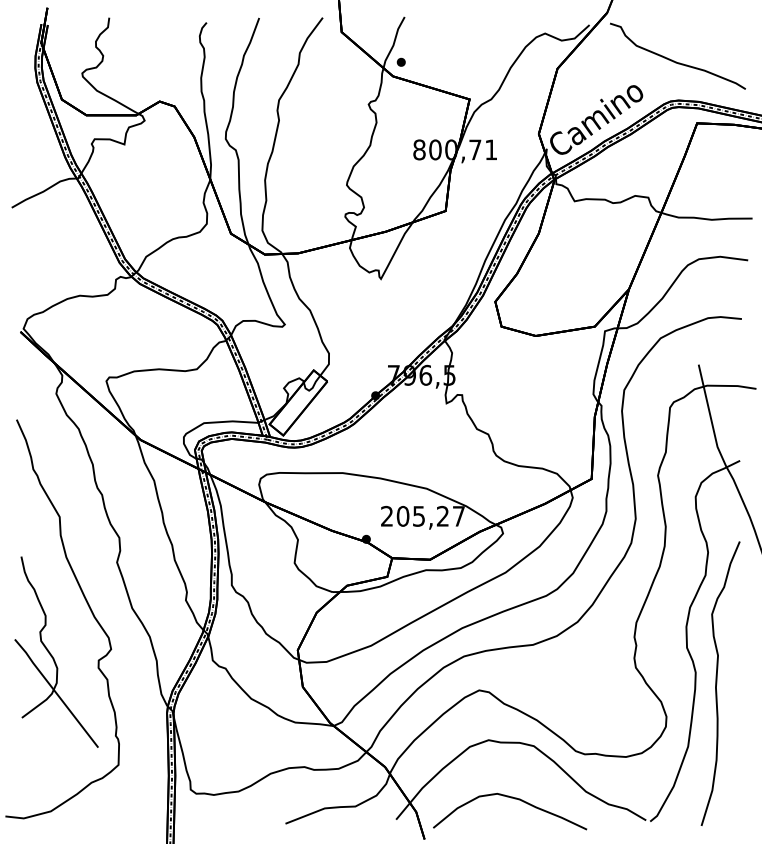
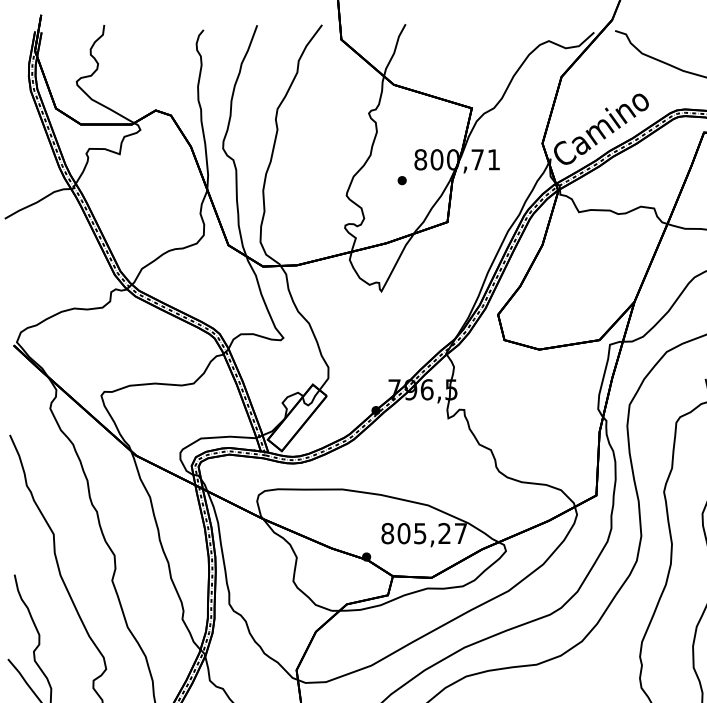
part: (400, 61) -> (401, 179), moved
text: (387, 516) -> (388, 533), 205,27 -> 805,27

